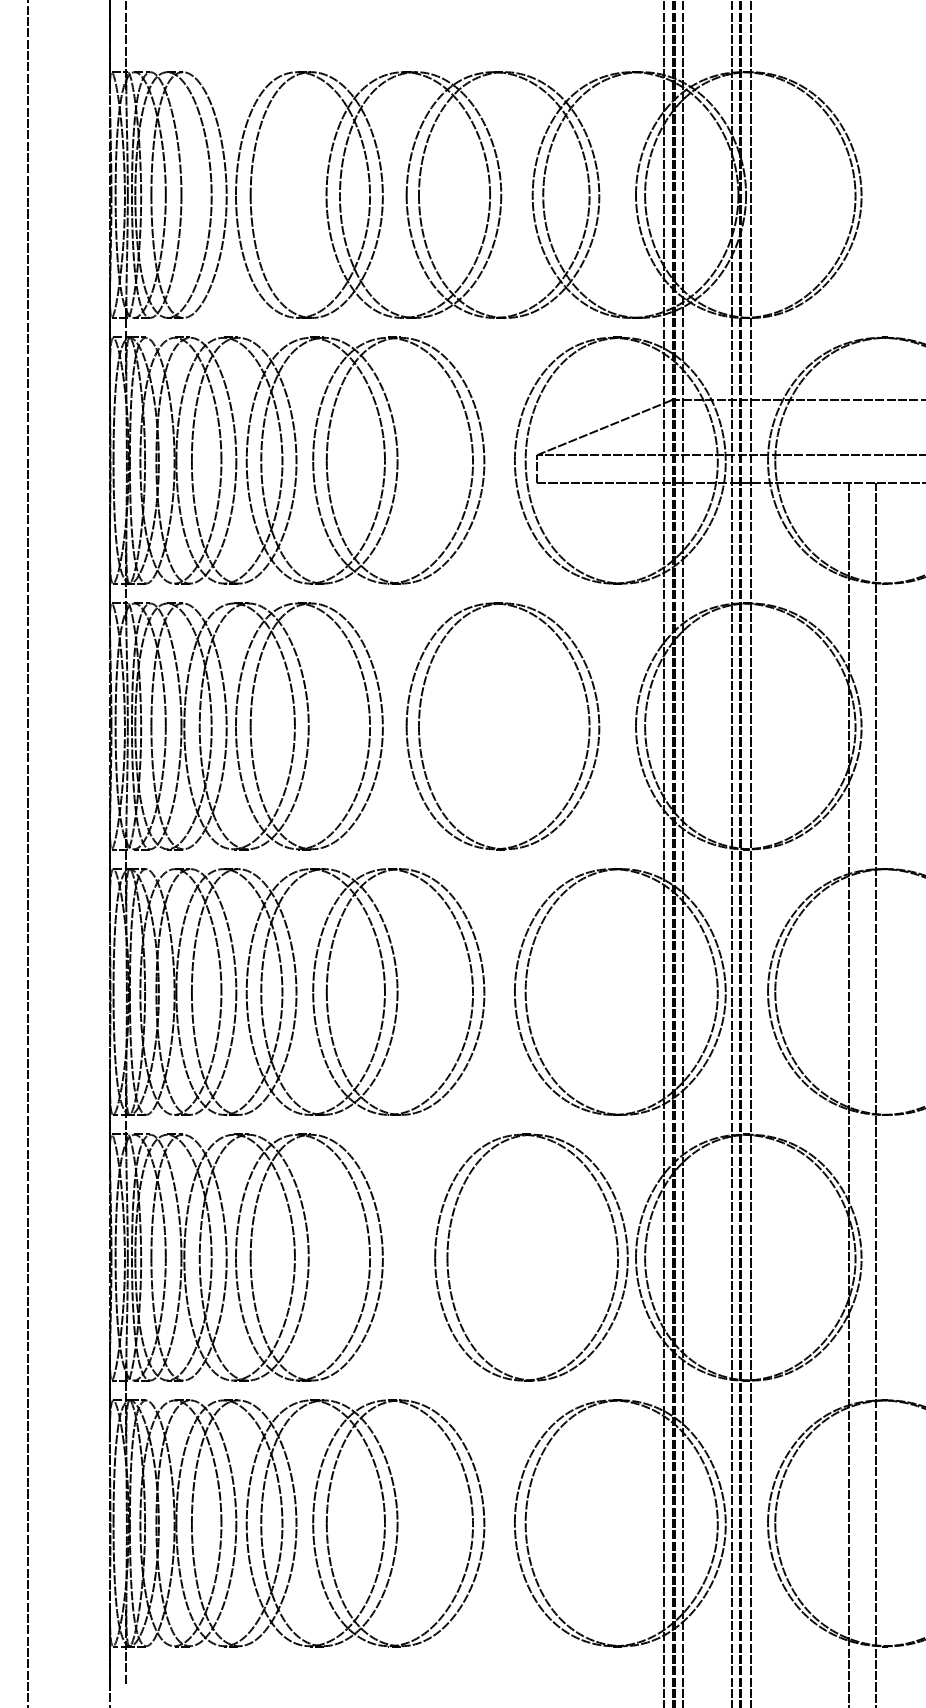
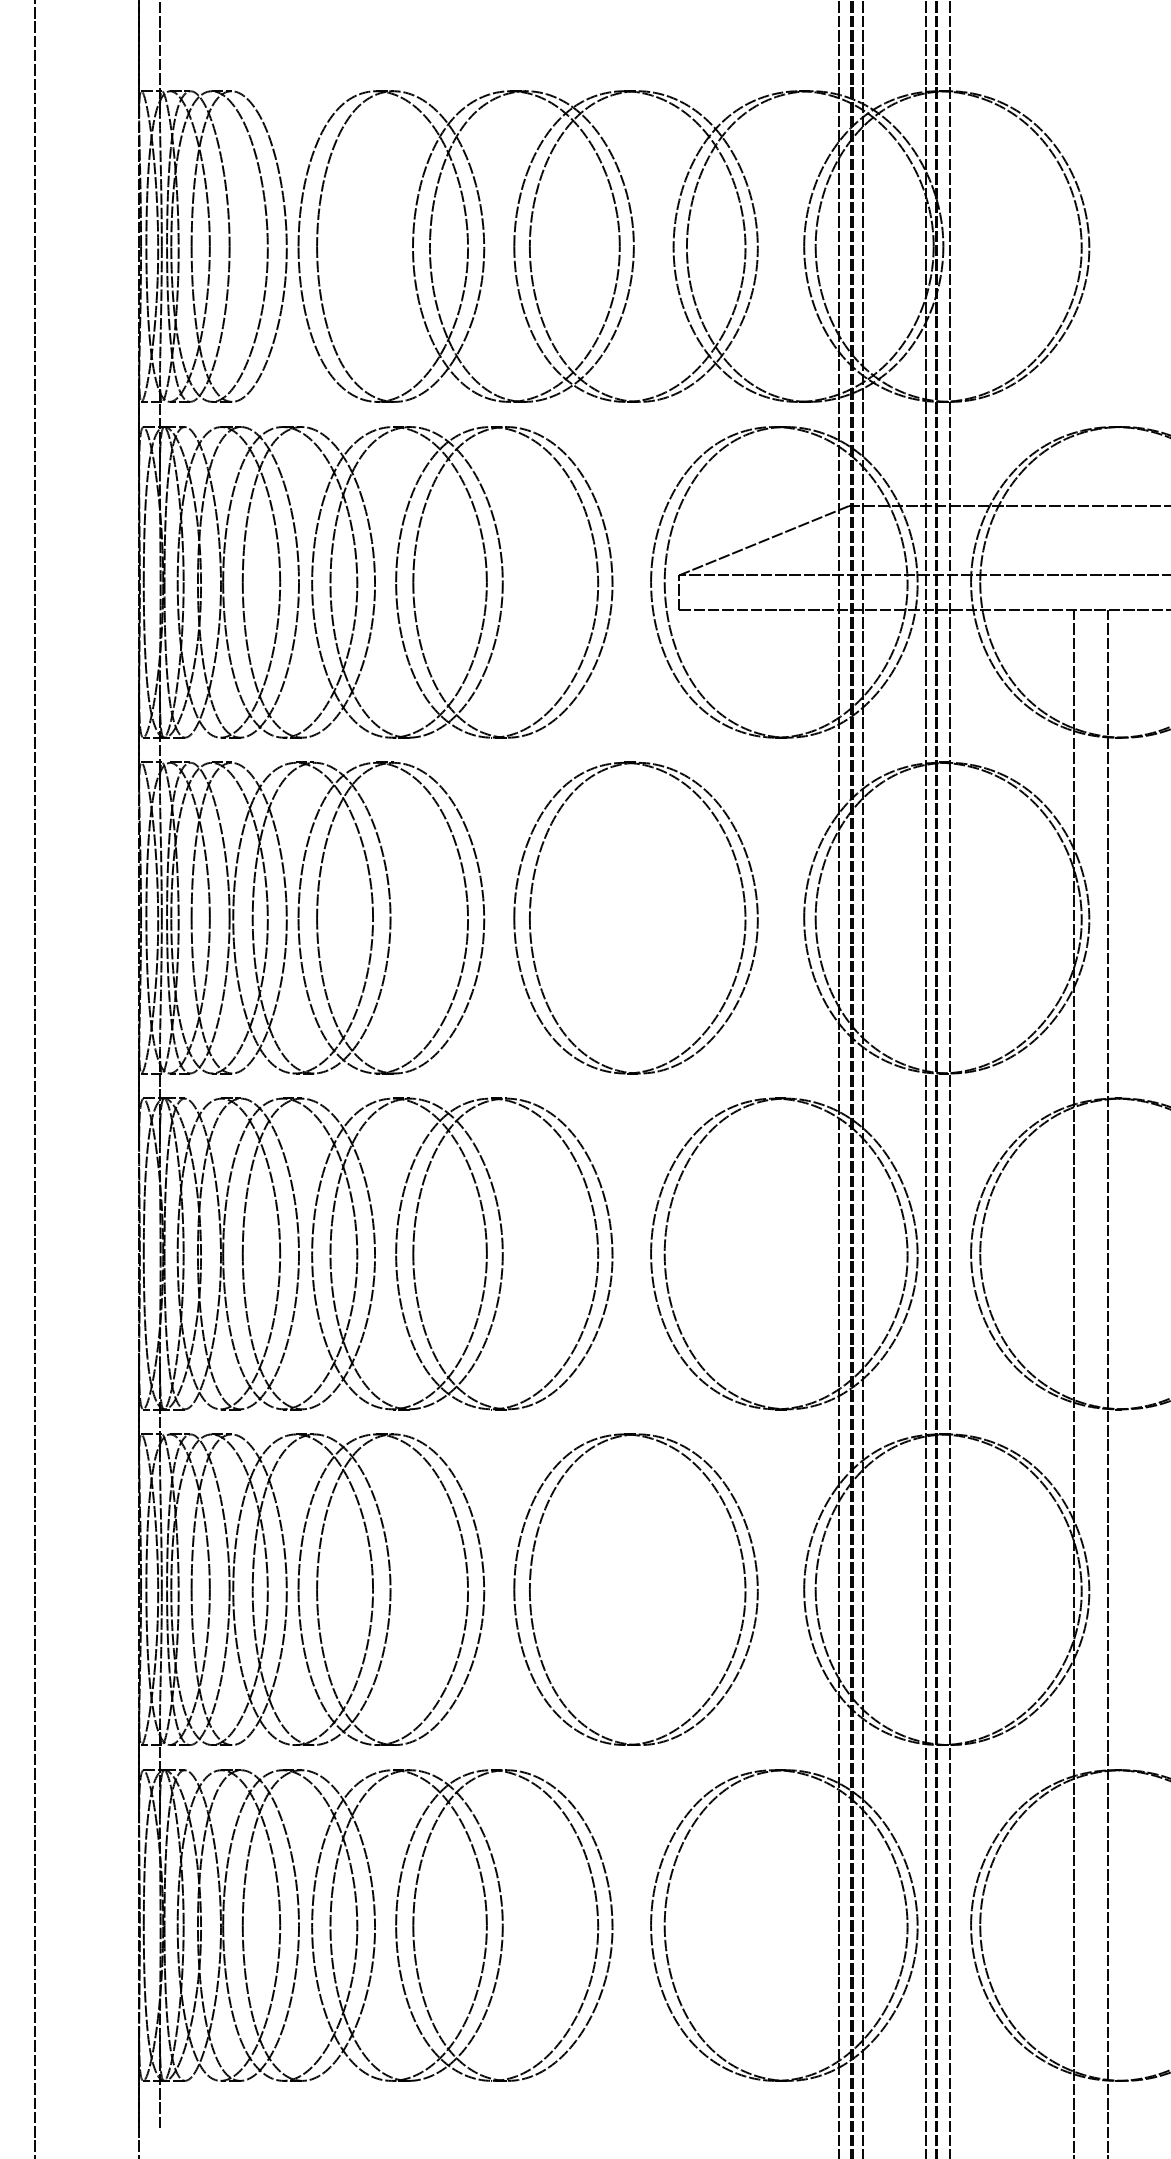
part: (448, 1247) -> (531, 1577), moved

